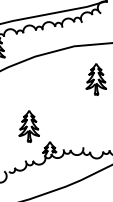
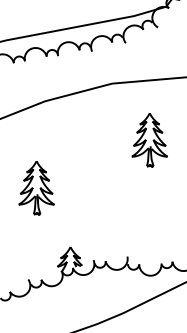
part: (28, 126) -> (35, 188), moved

